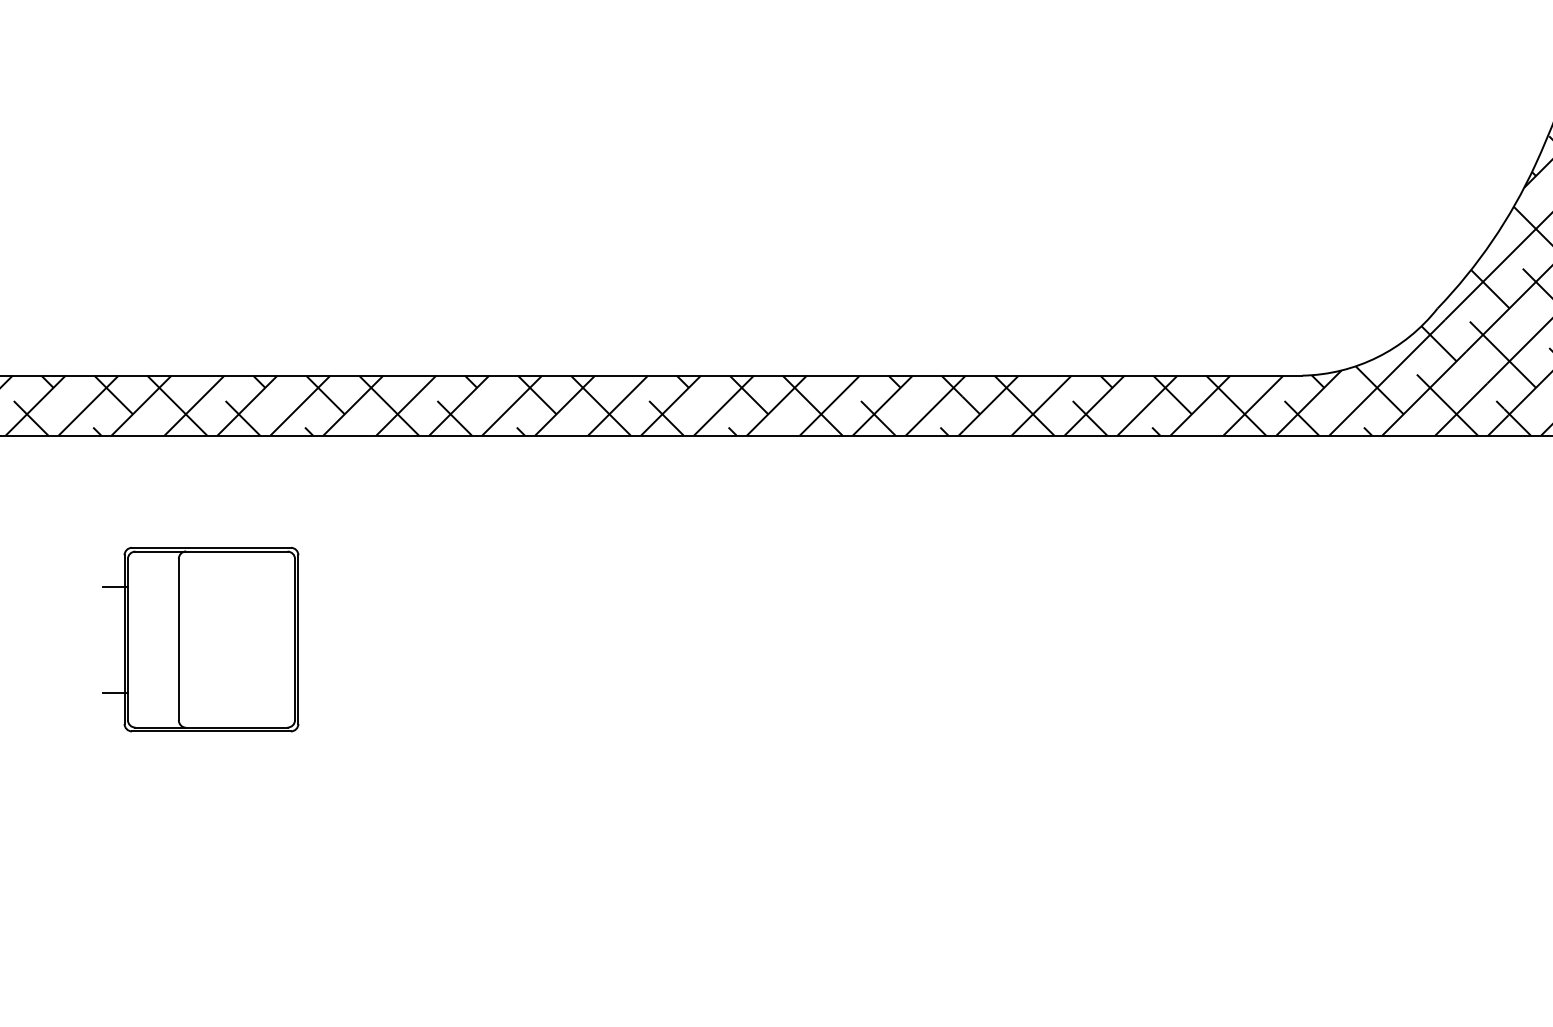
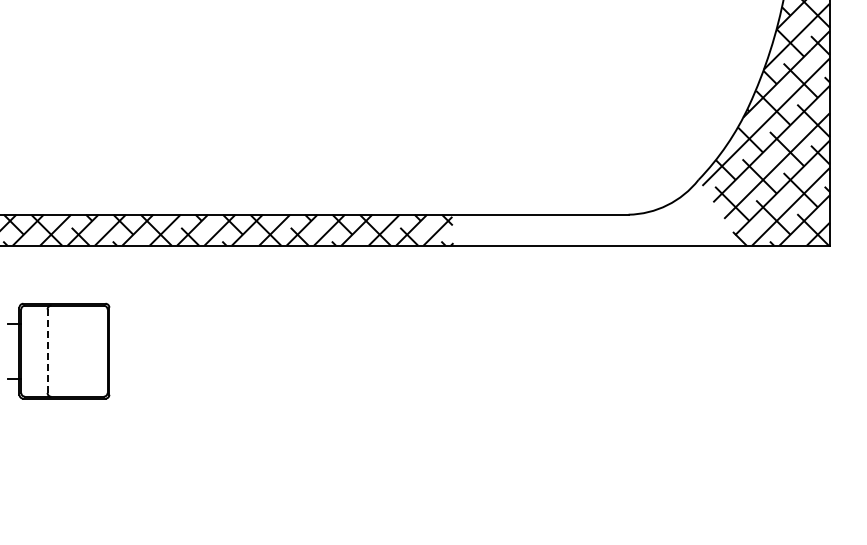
hatch: (1234, 377) -> (593, 215), removed
line: (178, 640) -> (47, 351), solid -> dashed

